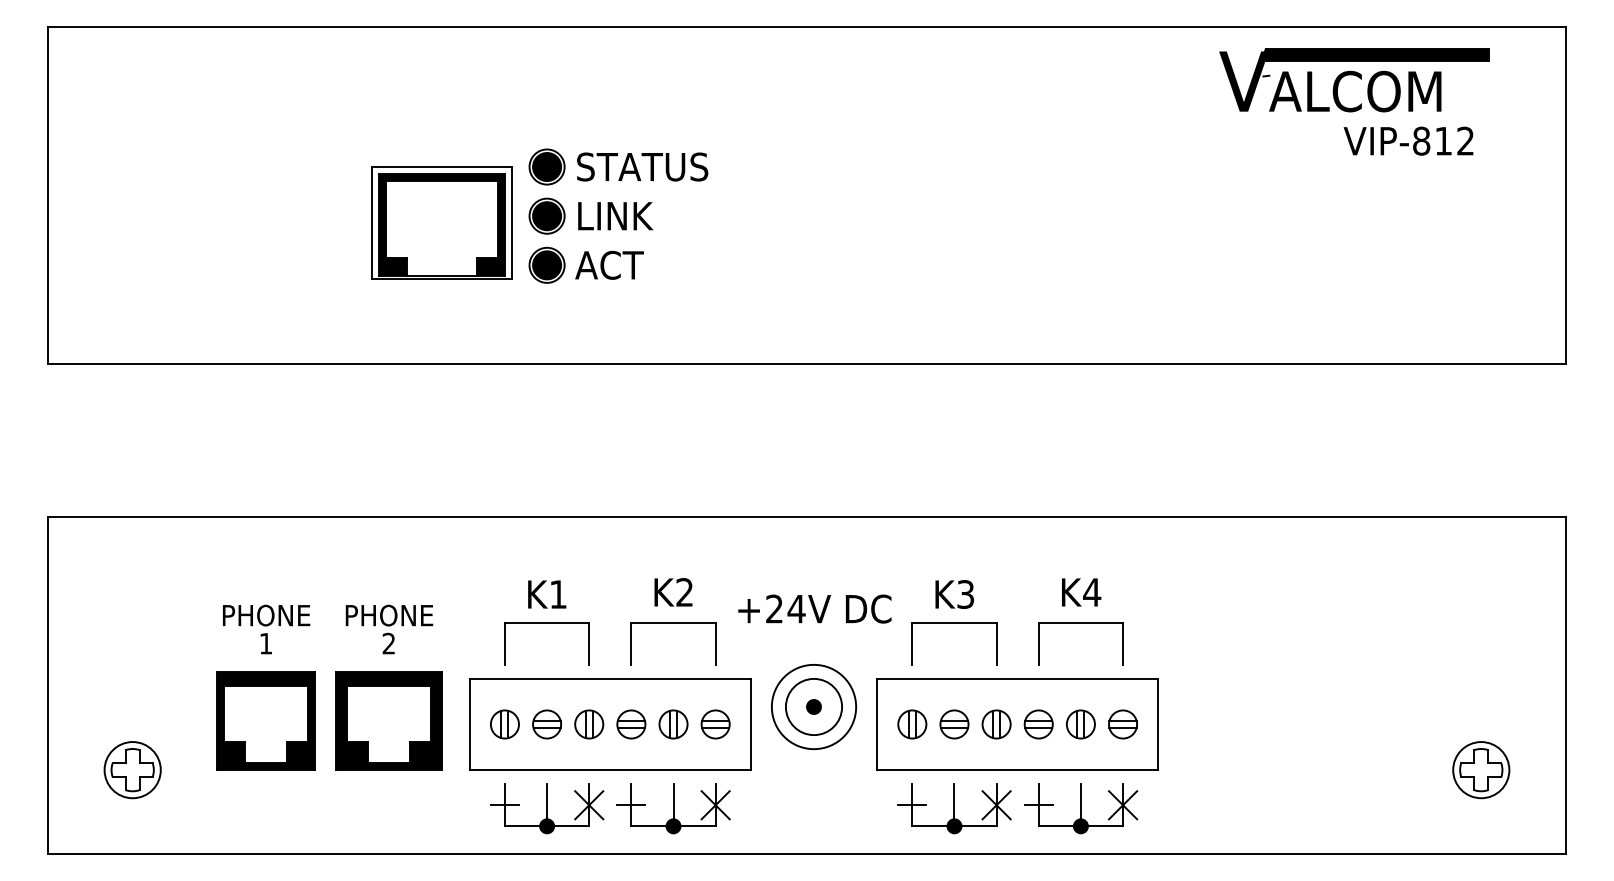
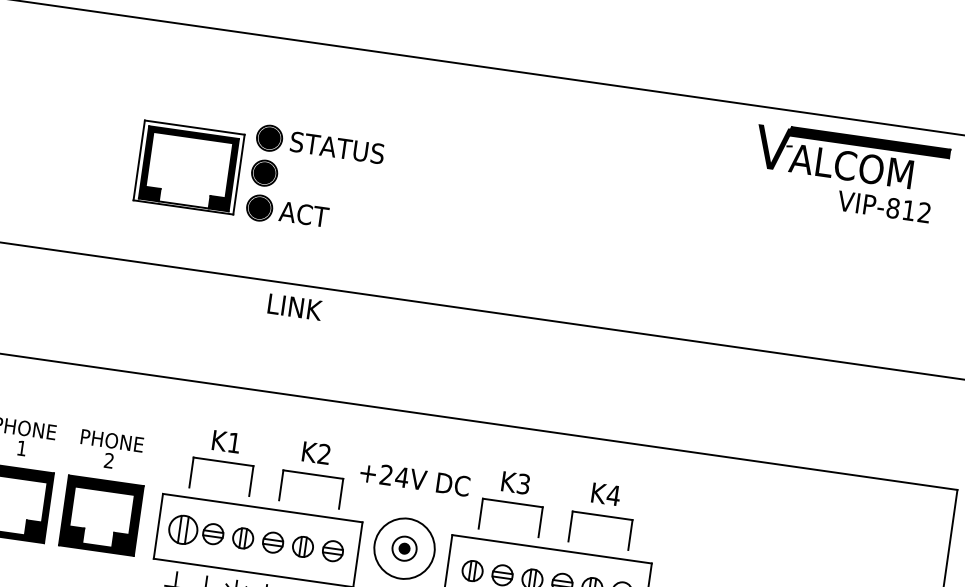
text: (615, 216) -> (295, 307), moved
circle: (813, 706) -> (404, 548), size x0.6
part: (504, 724) -> (183, 529), size x1.4

